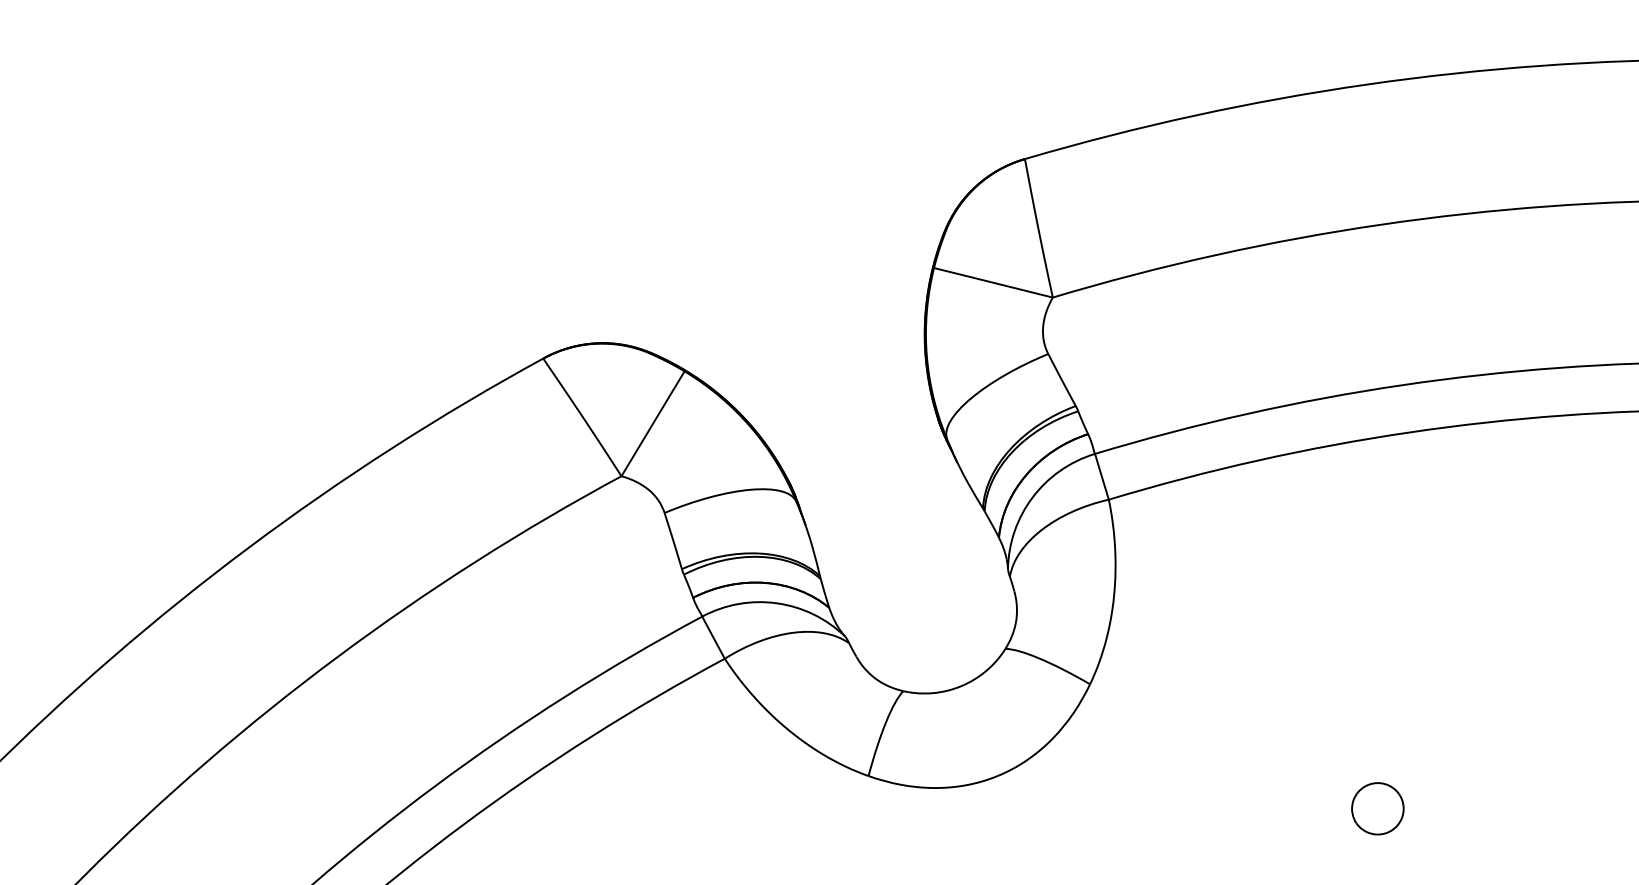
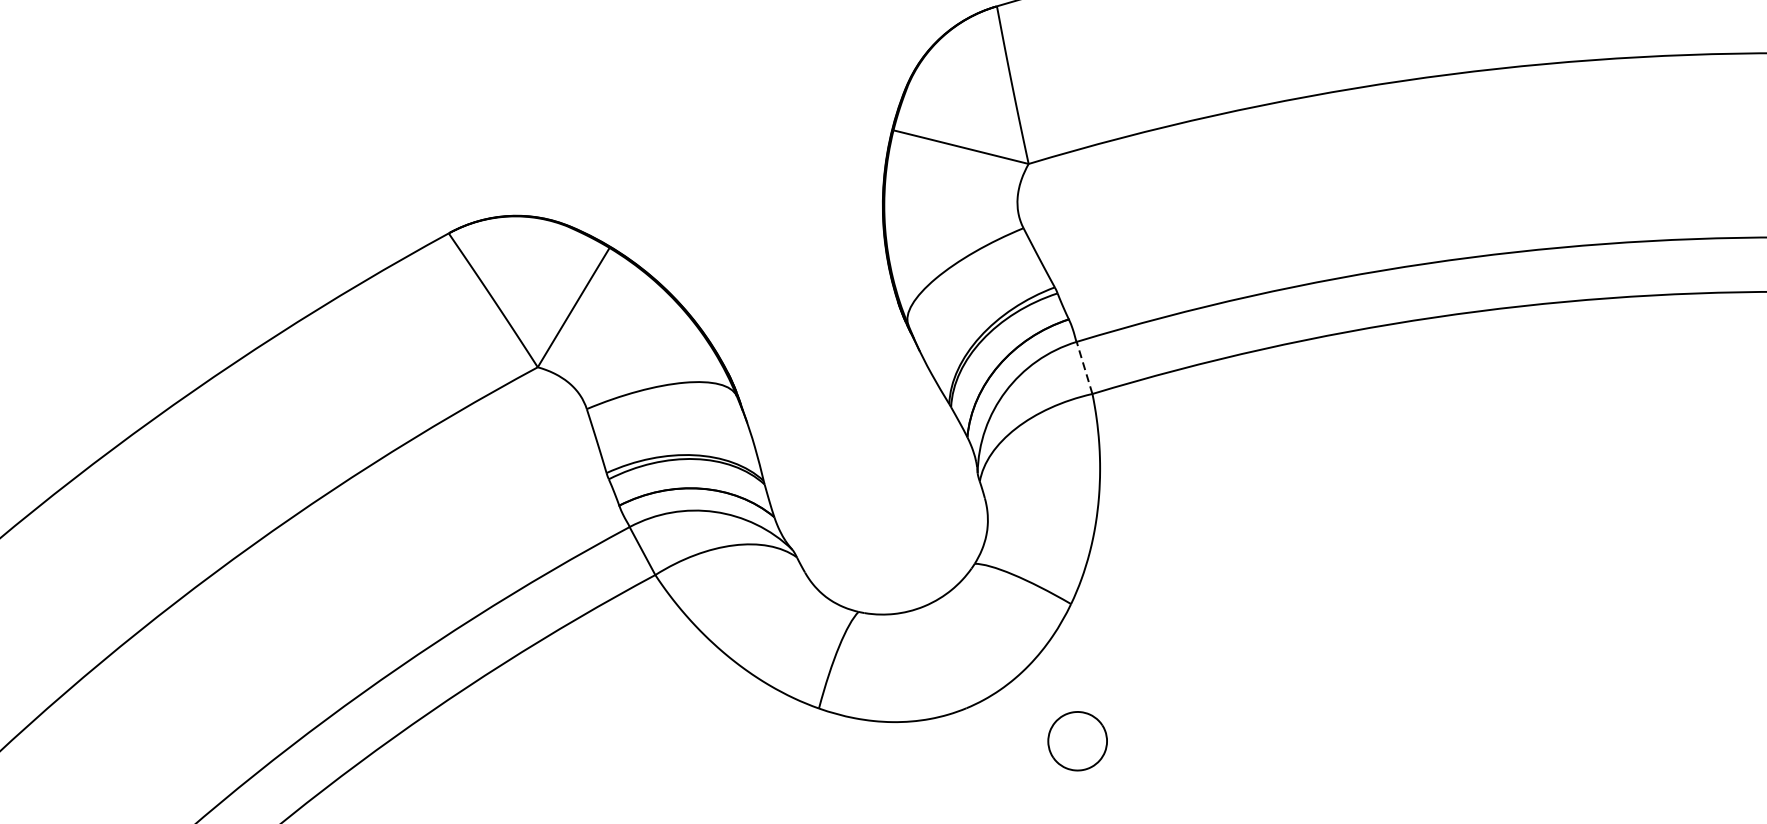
line: (1101, 476) -> (1084, 367), solid -> dashed
part: (1377, 808) -> (1077, 740), moved

